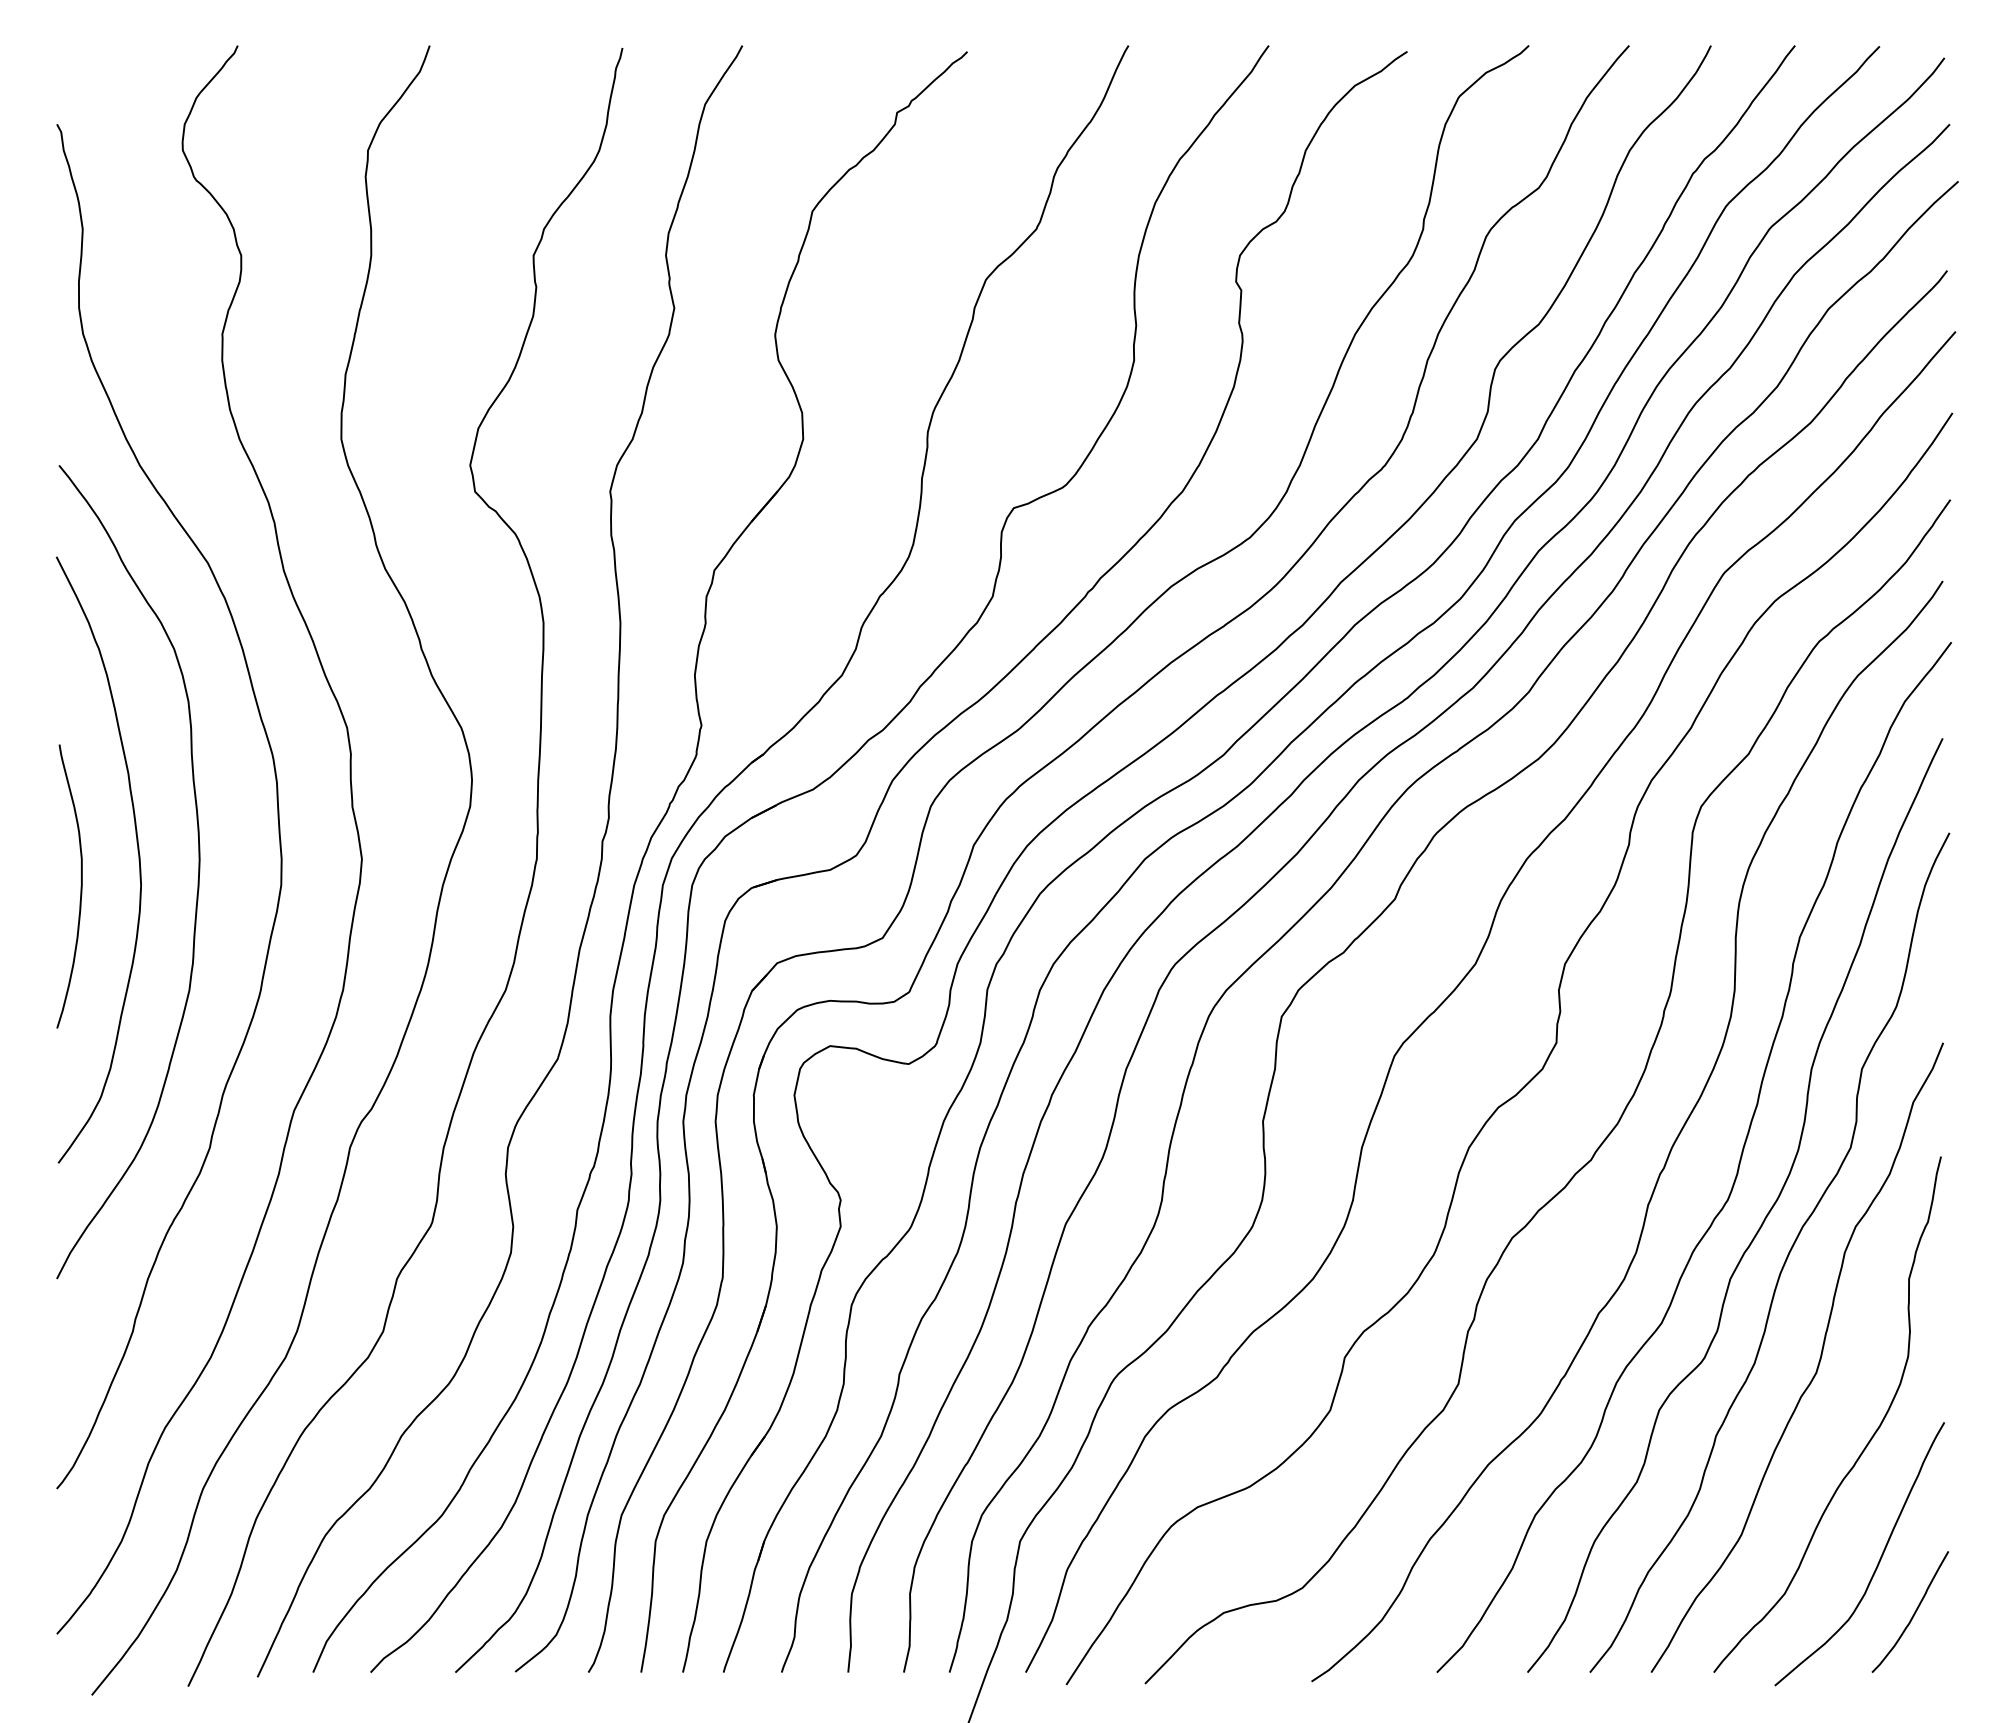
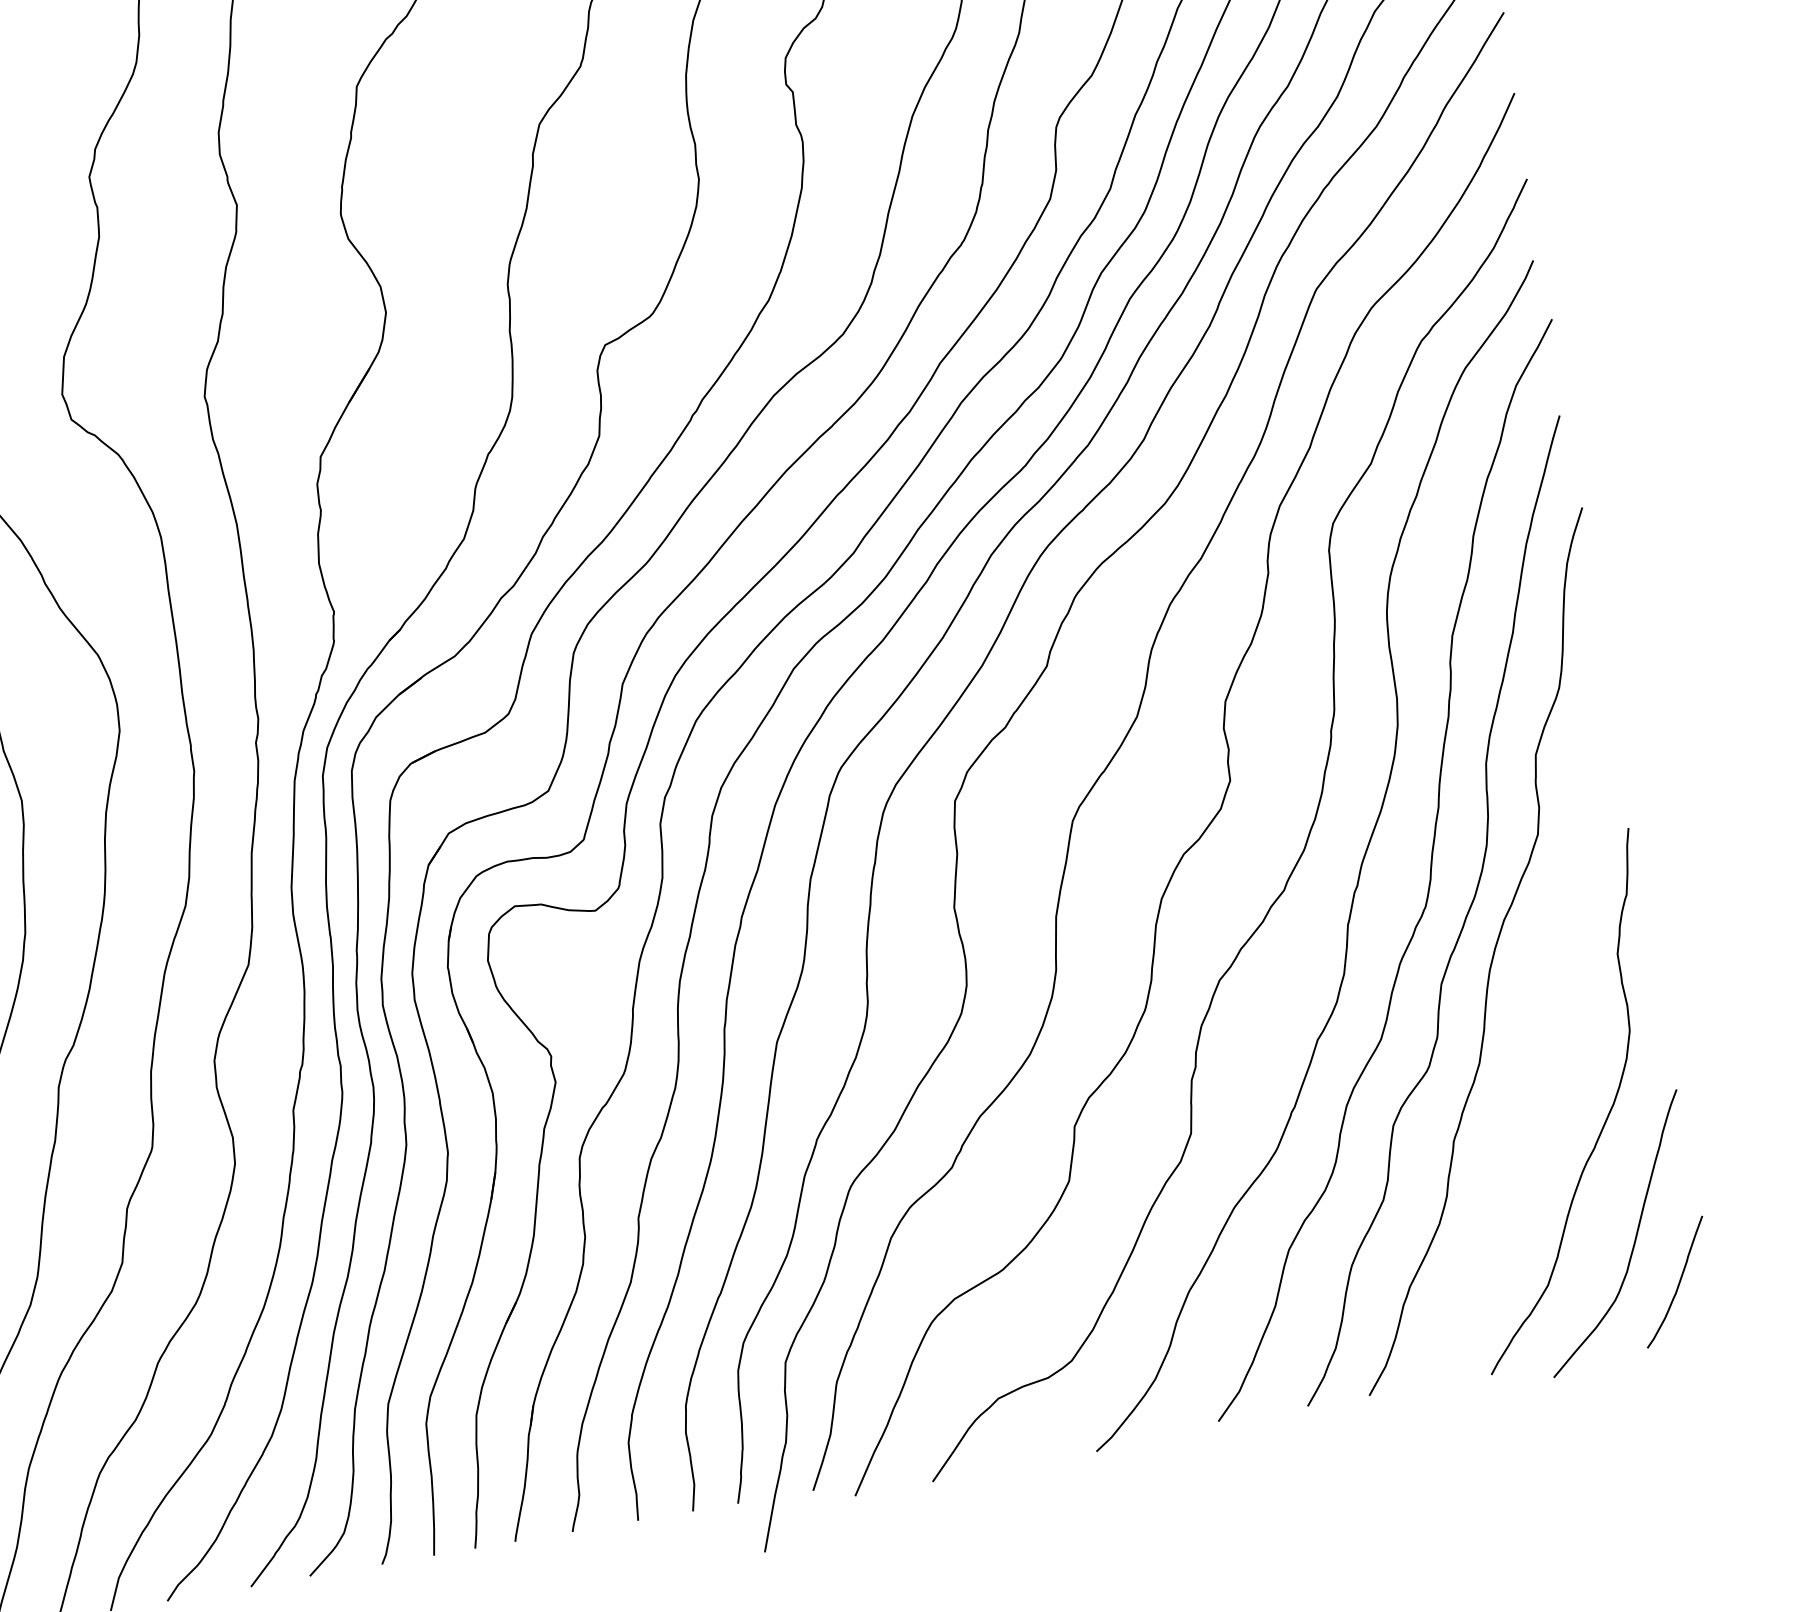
curve: (1817, 1364) -> (1541, 1053), removed

